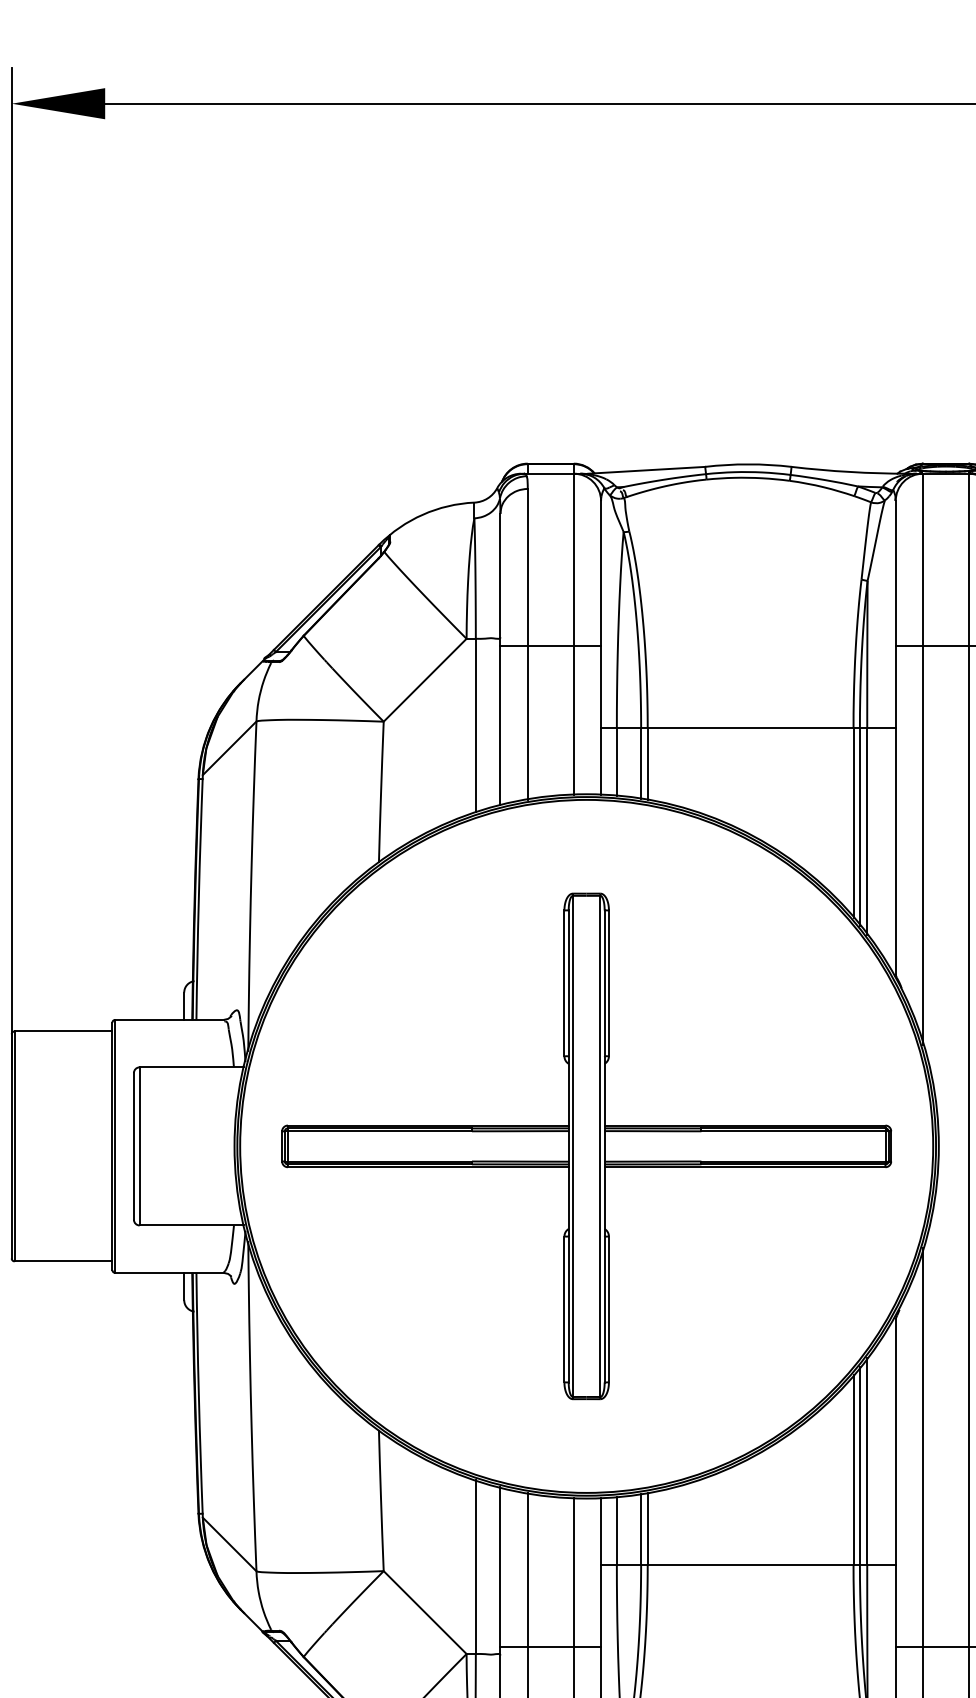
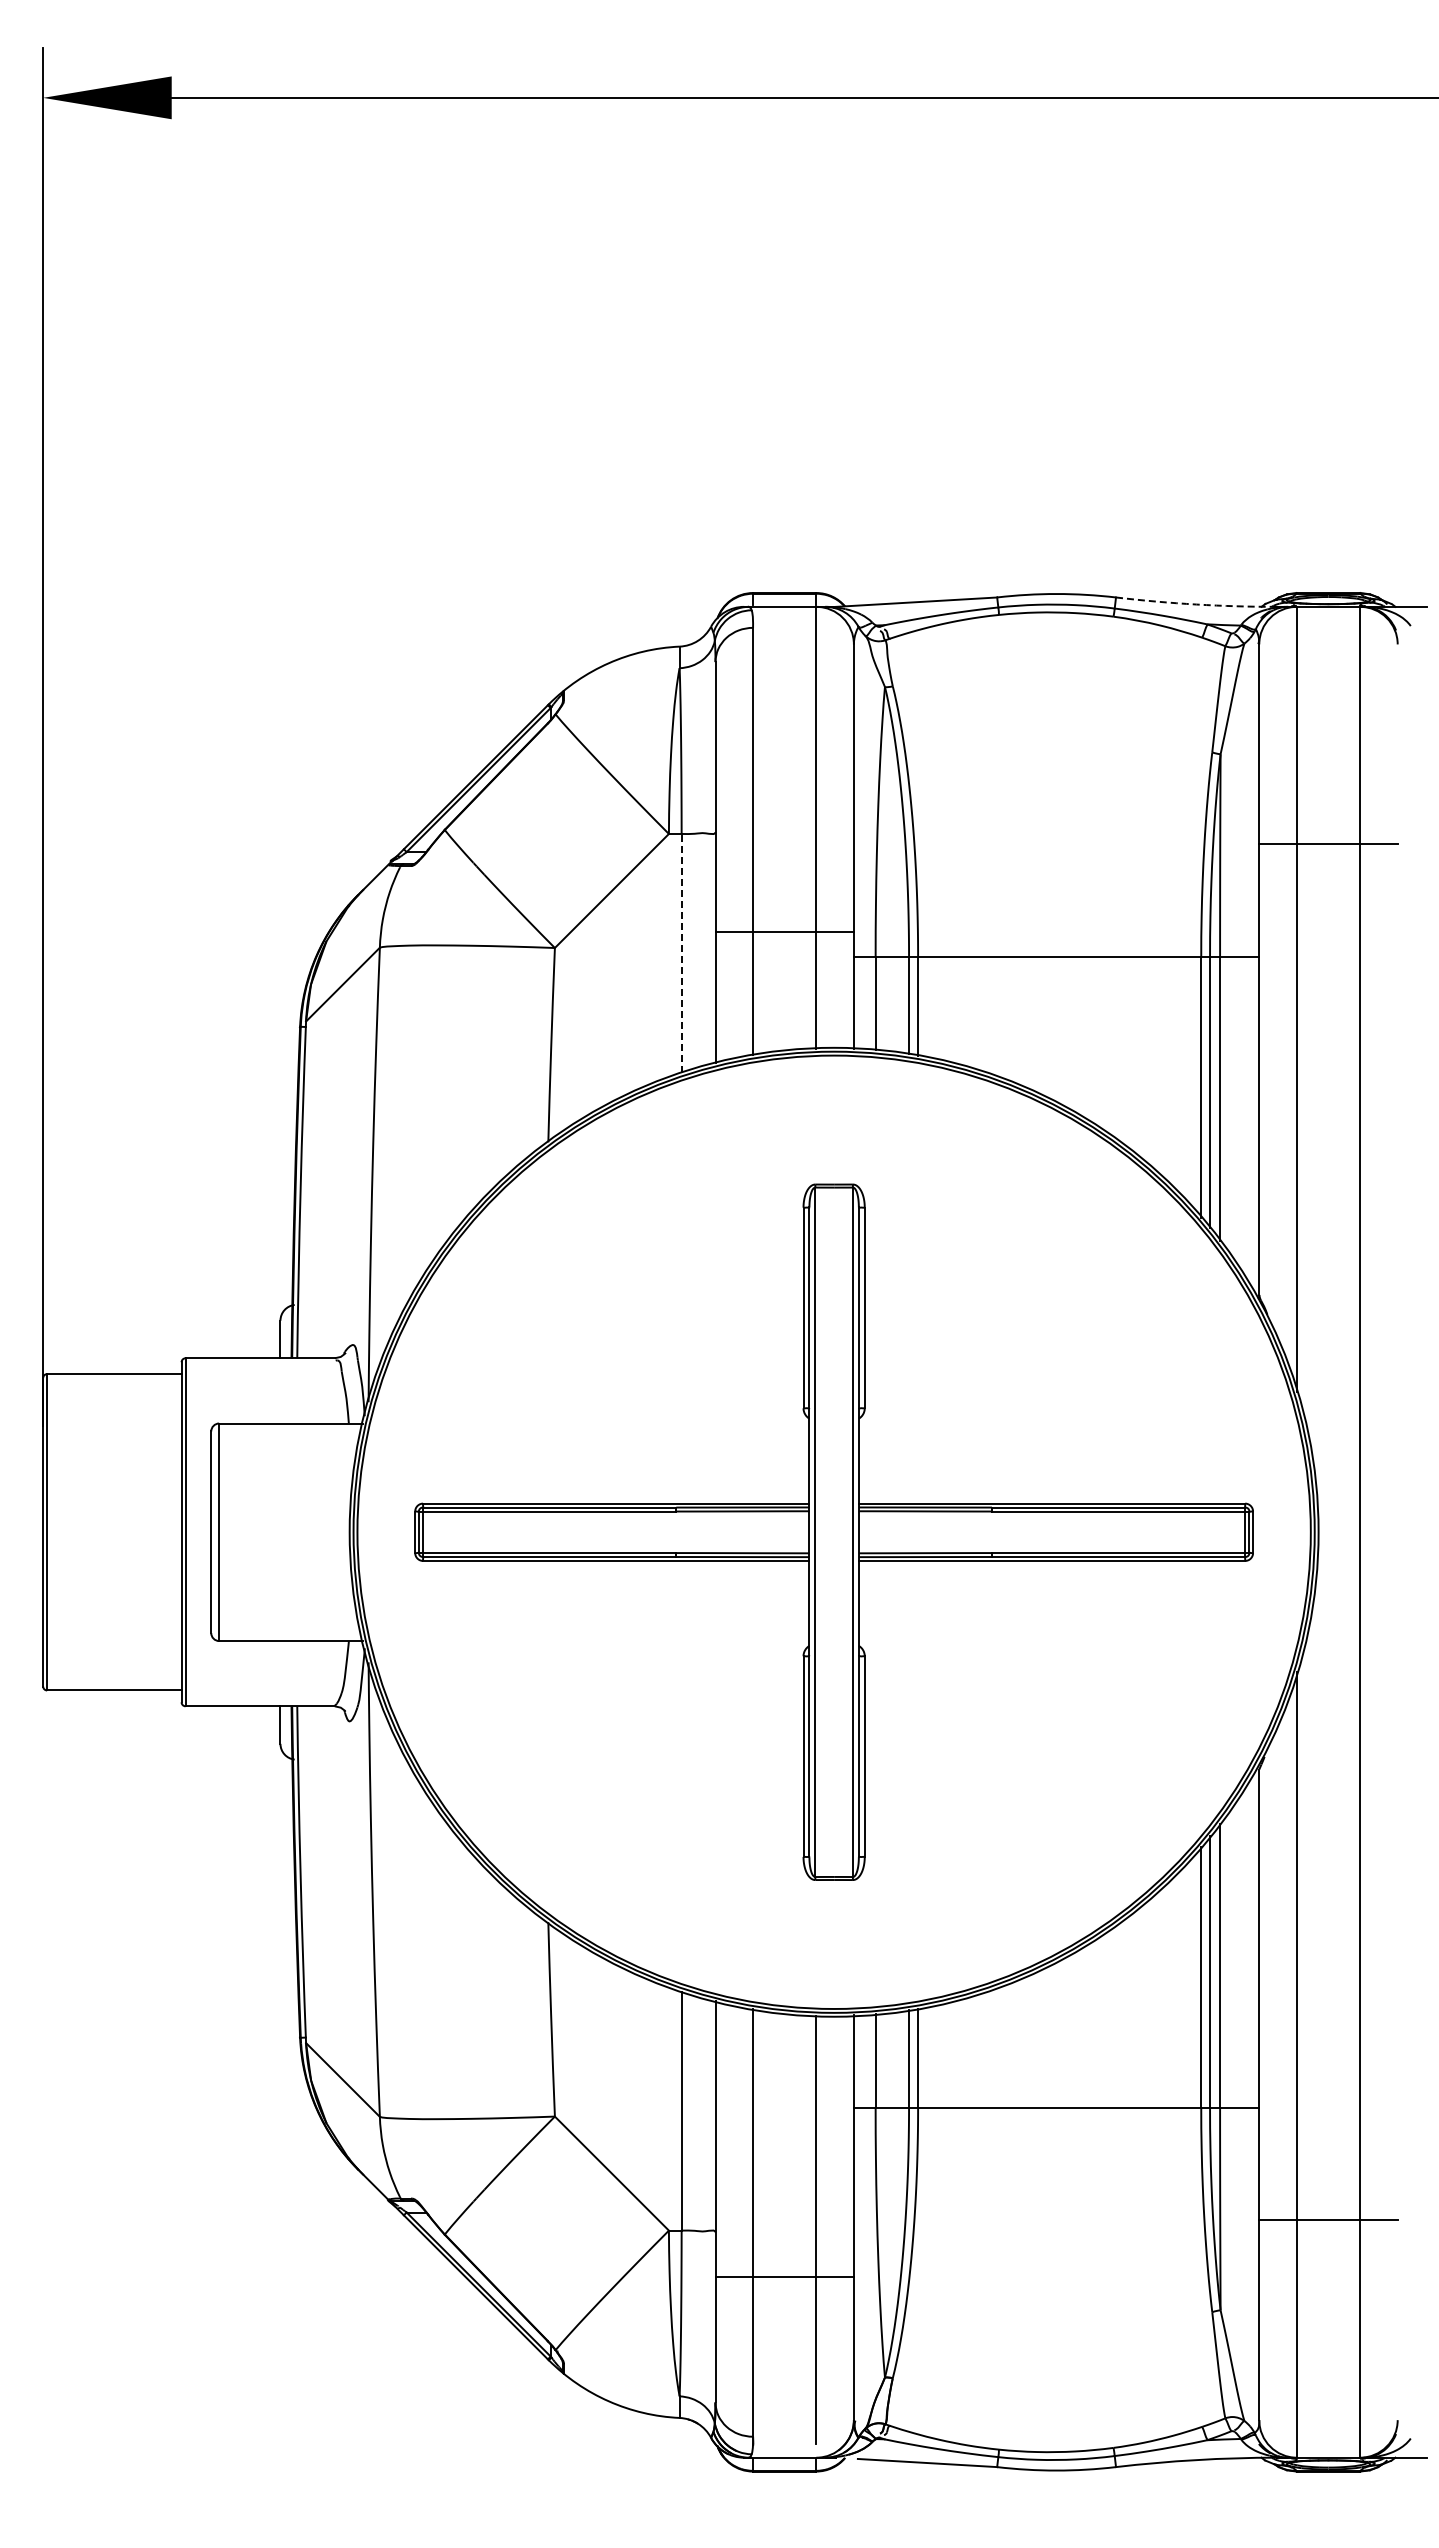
arc: (850, 472) -> (1196, 604), solid -> dashed
line: (550, 646) -> (784, 932), moved
line: (475, 724) -> (681, 952), solid -> dashed
line: (550, 1646) -> (784, 2277), moved

